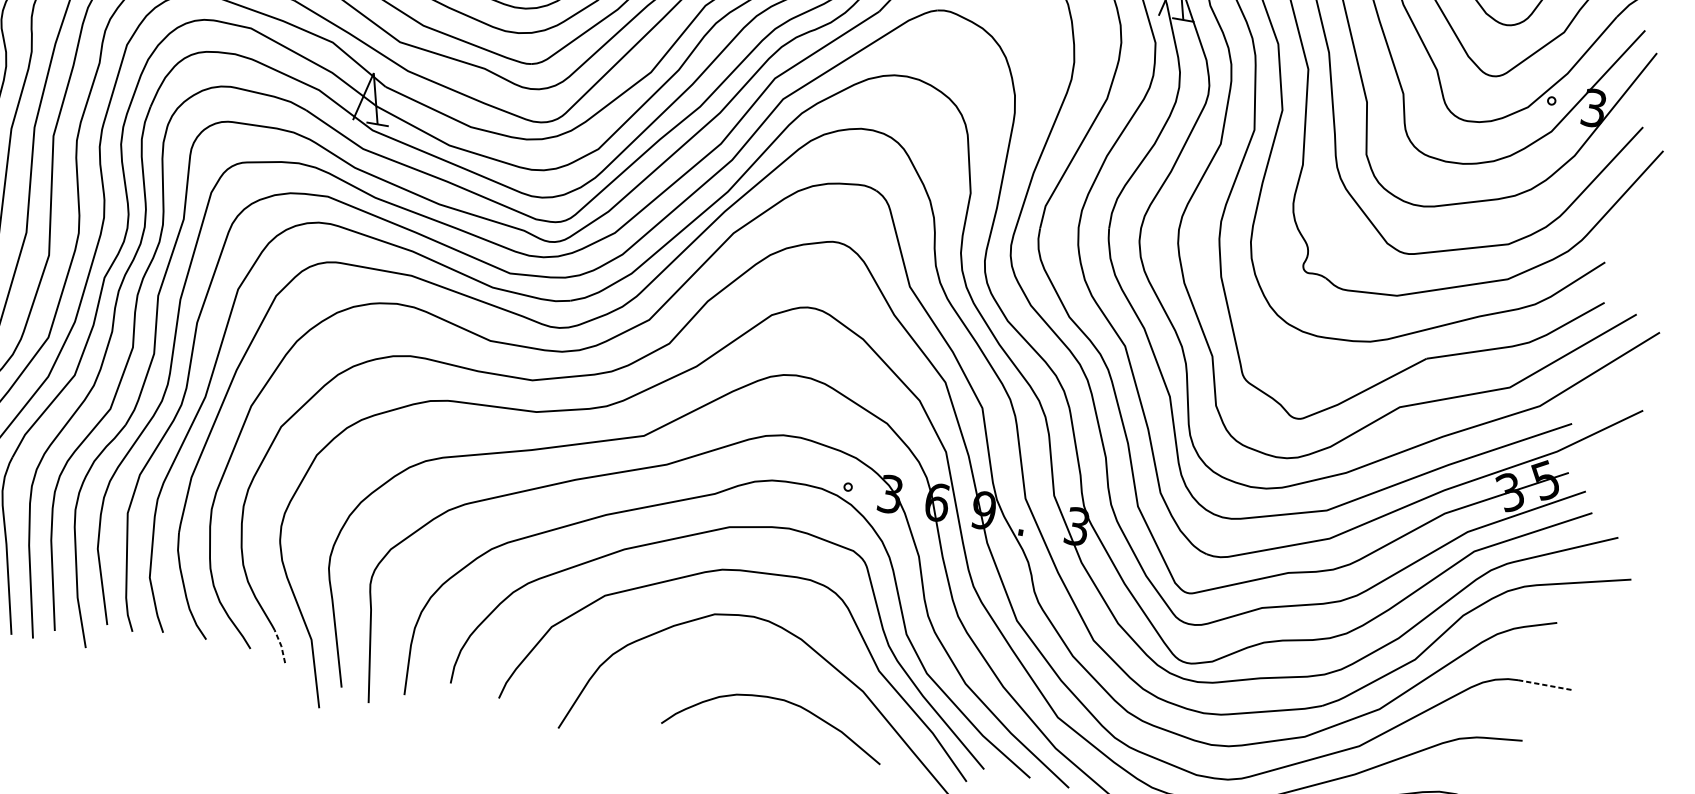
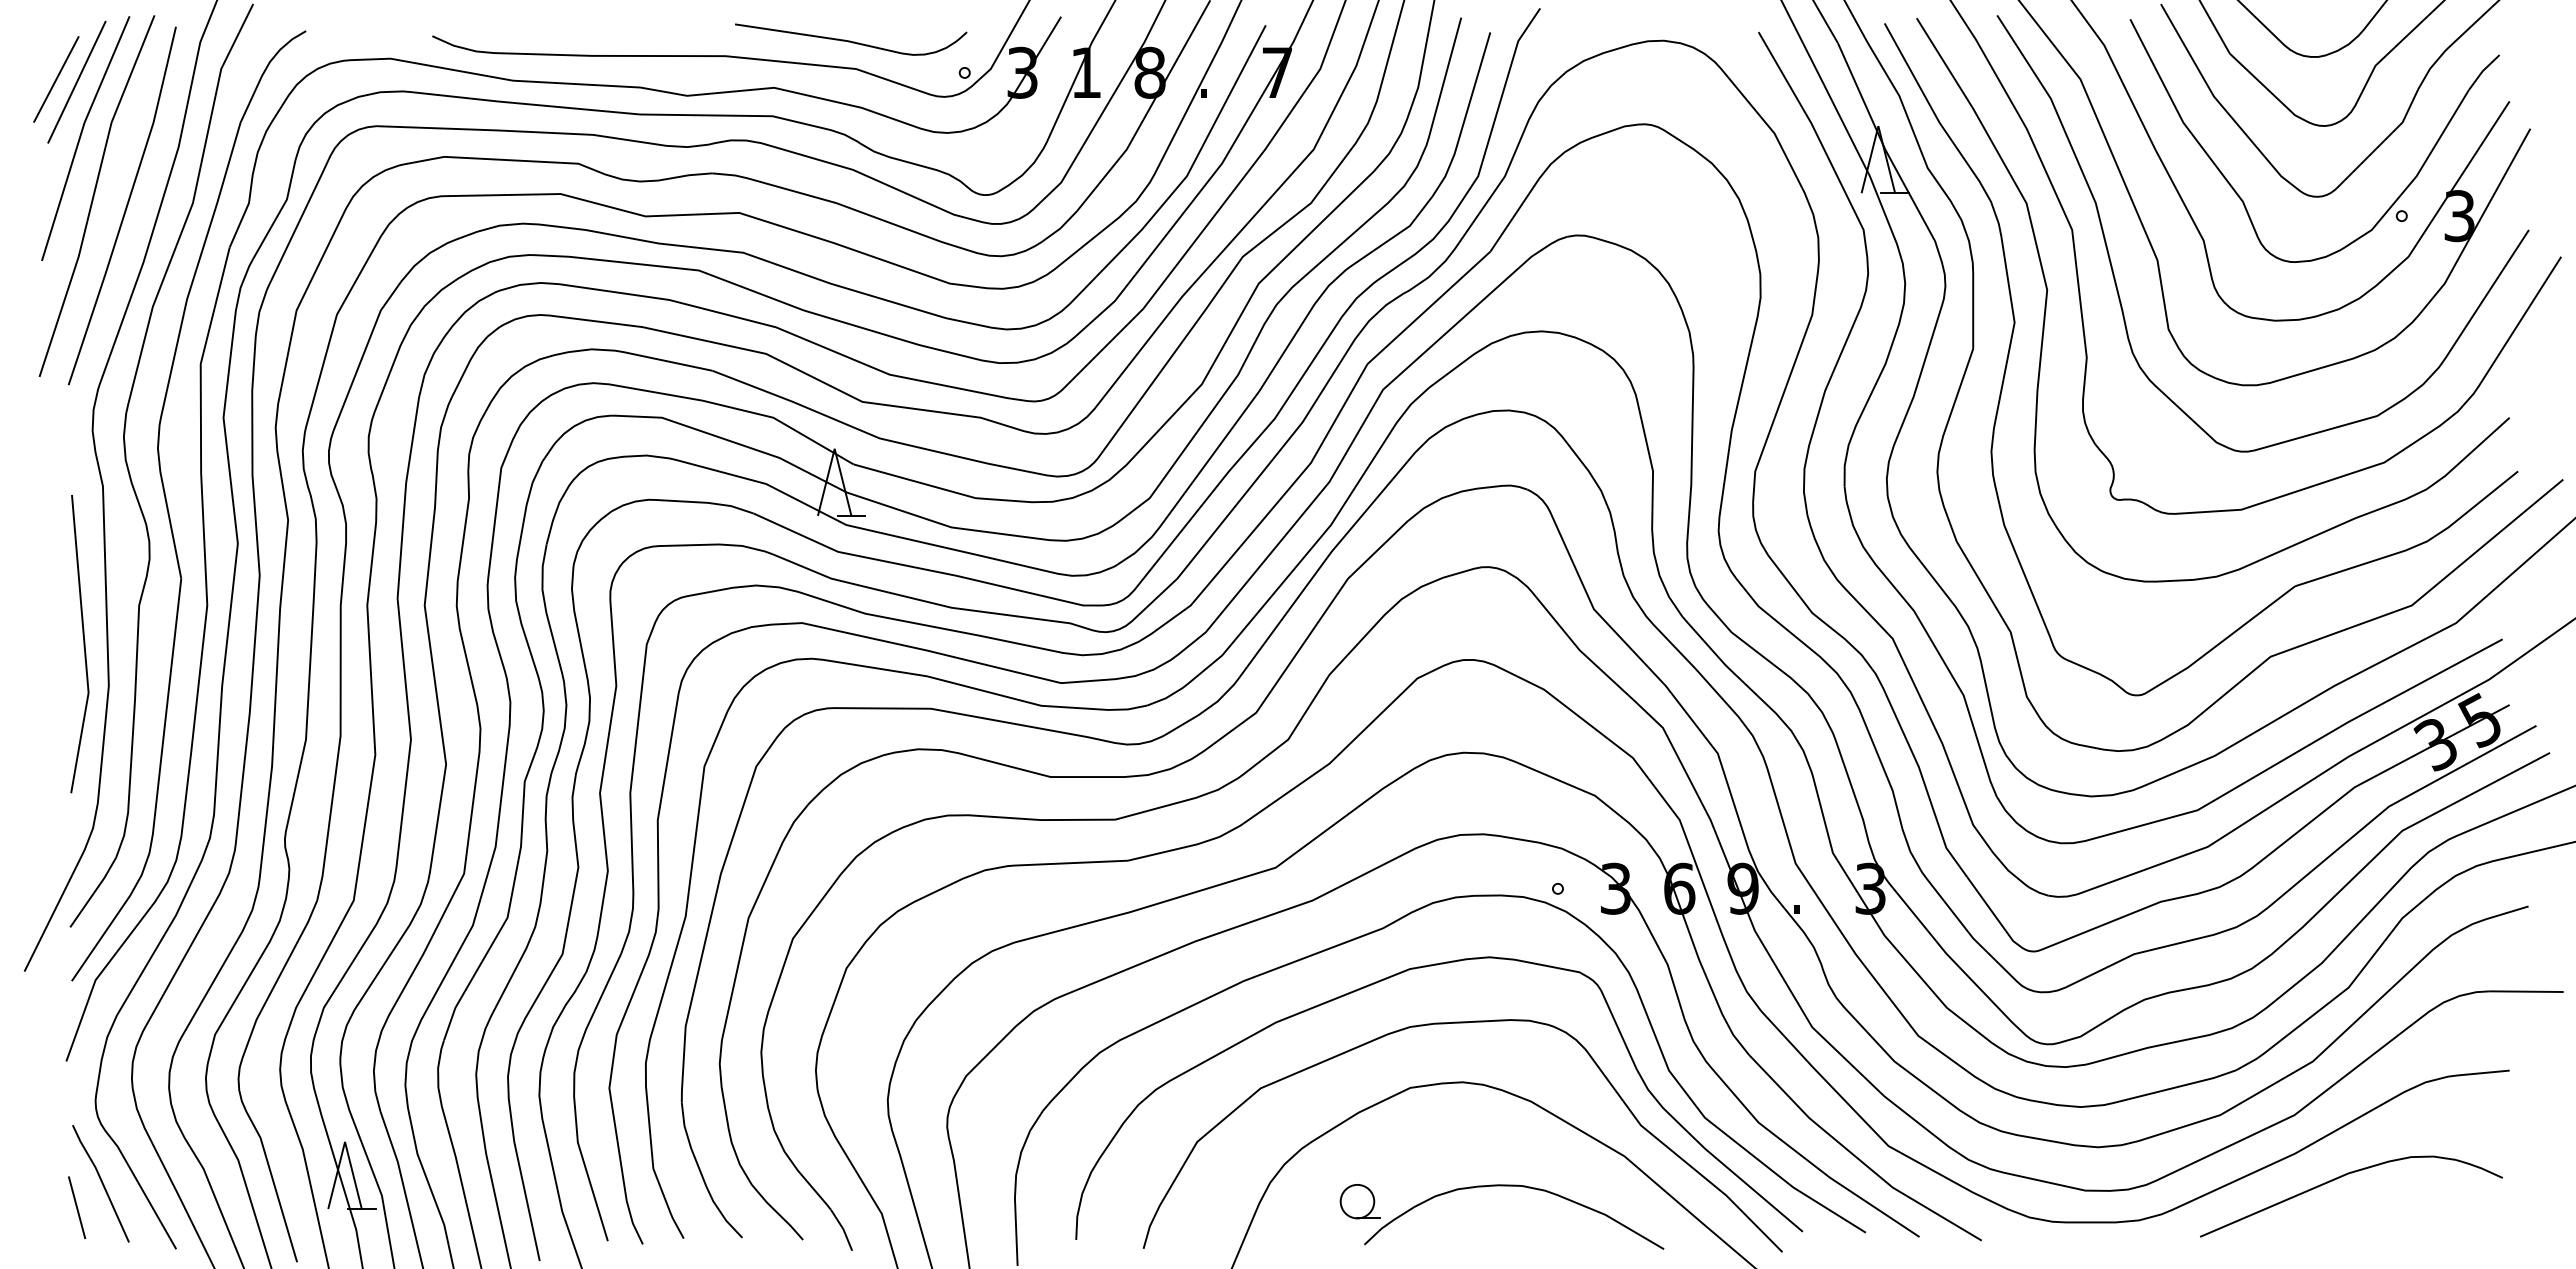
line: (281, 646) -> (843, 1229), dashed -> solid
line: (1544, 684) -> (2526, 991), dashed -> solid
part: (663, 691) -> (1359, 1201), added

